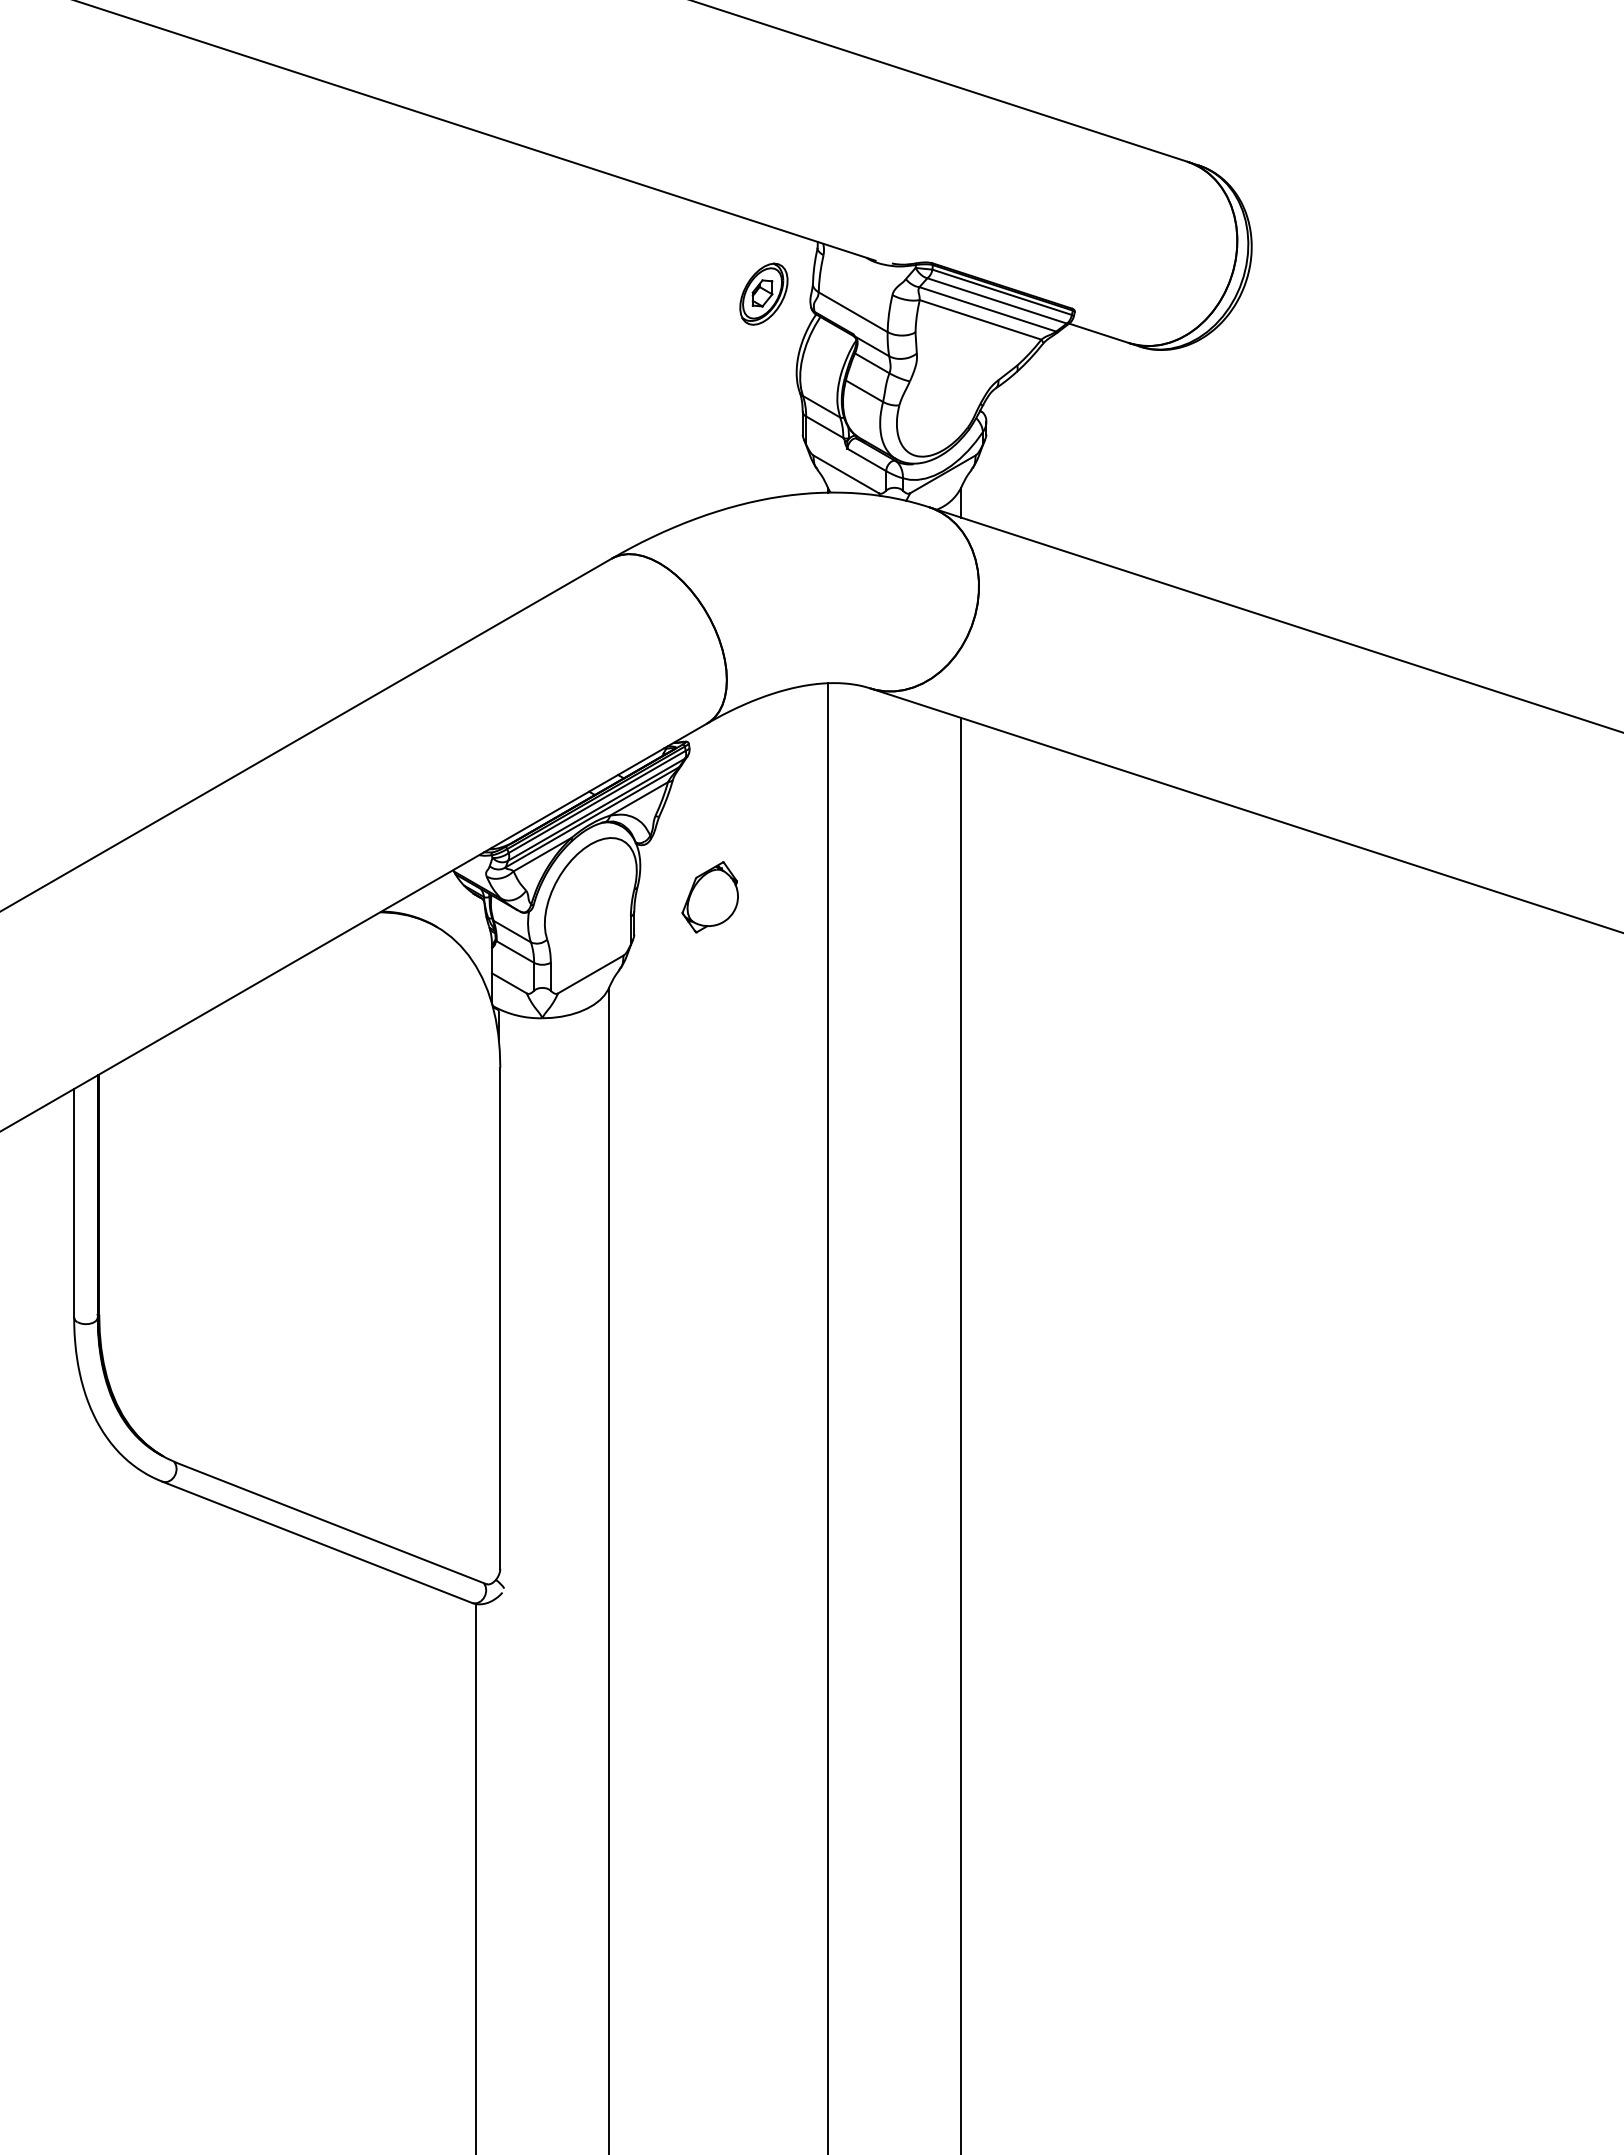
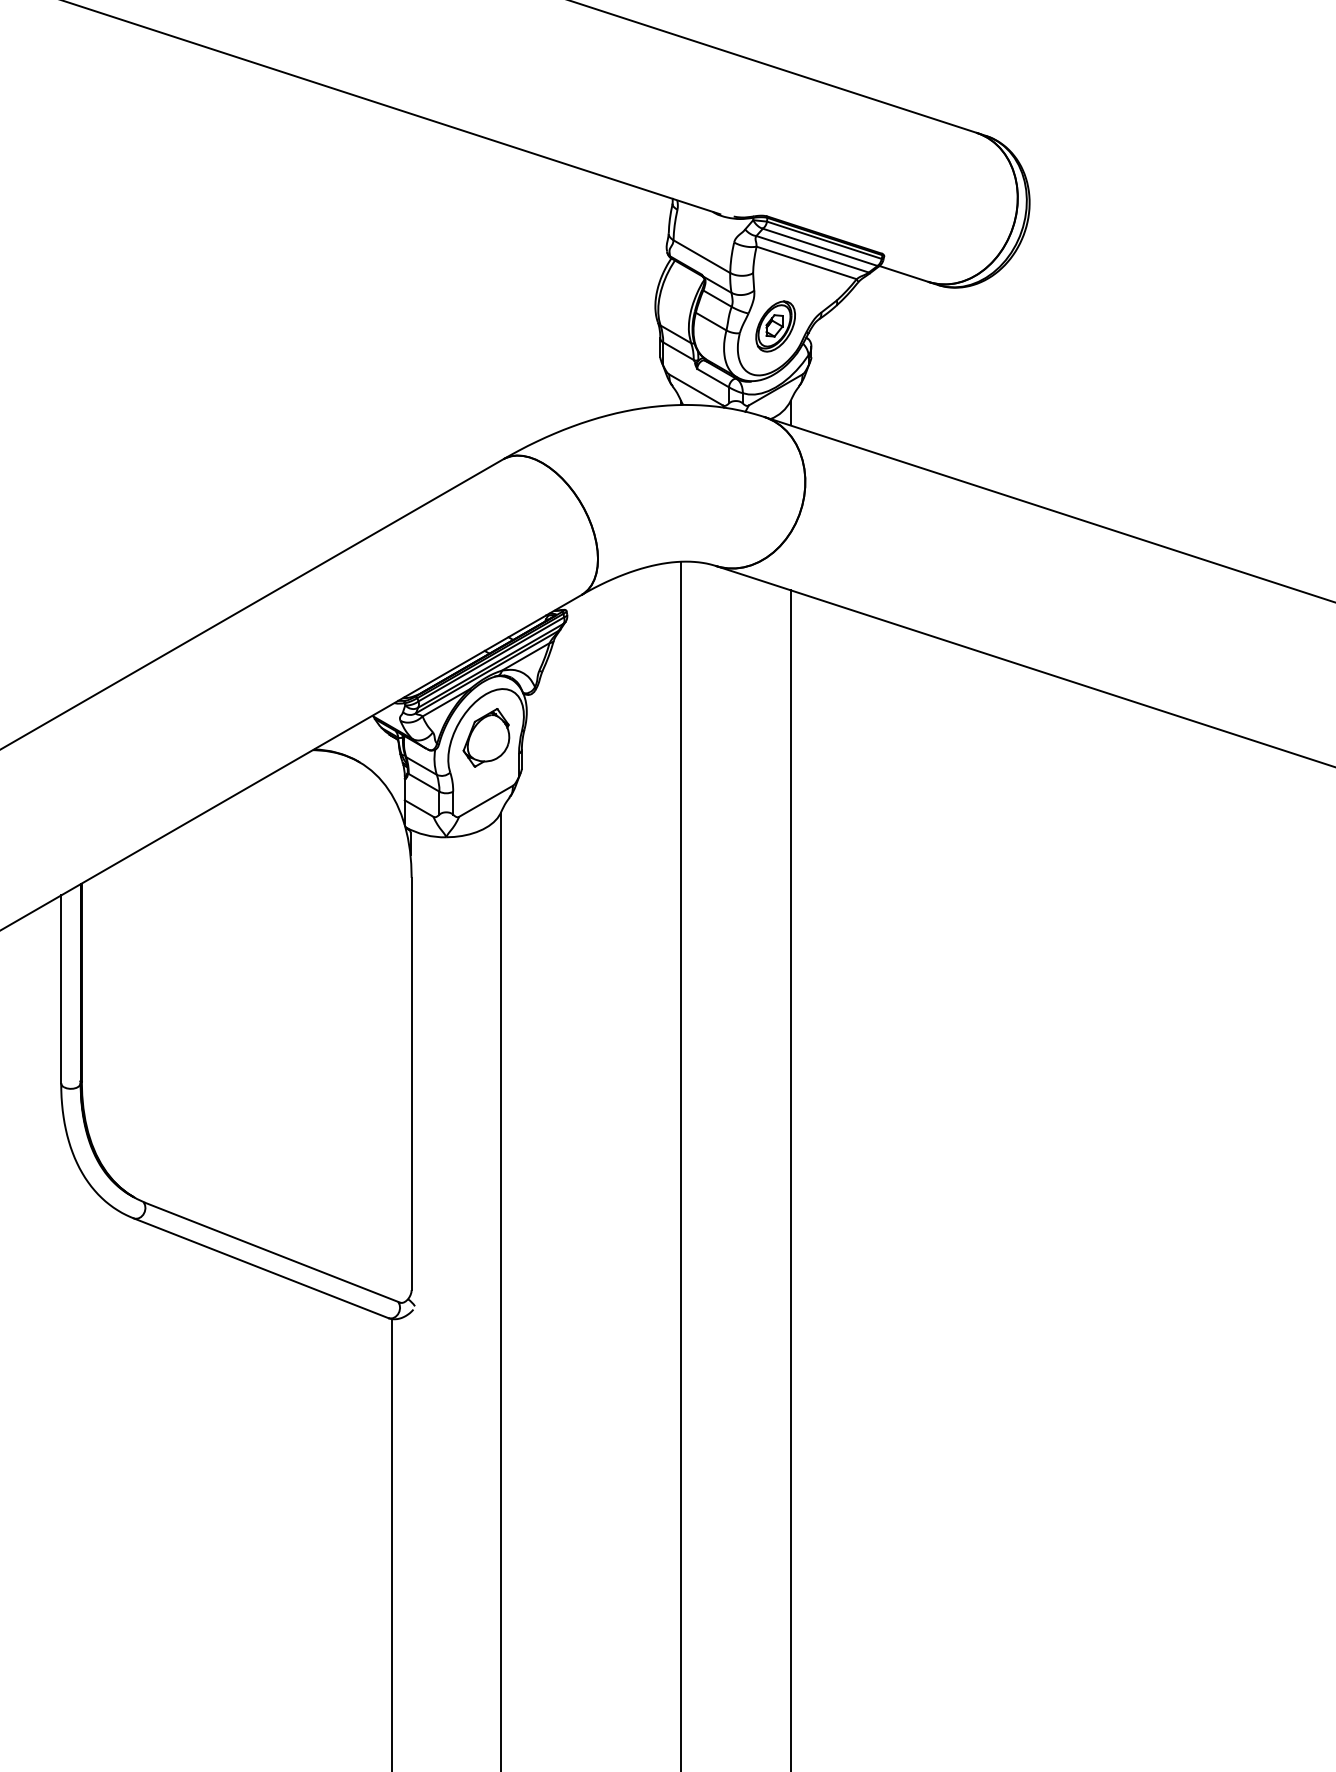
part: (763, 293) -> (775, 325), moved
part: (709, 897) -> (485, 737), moved

